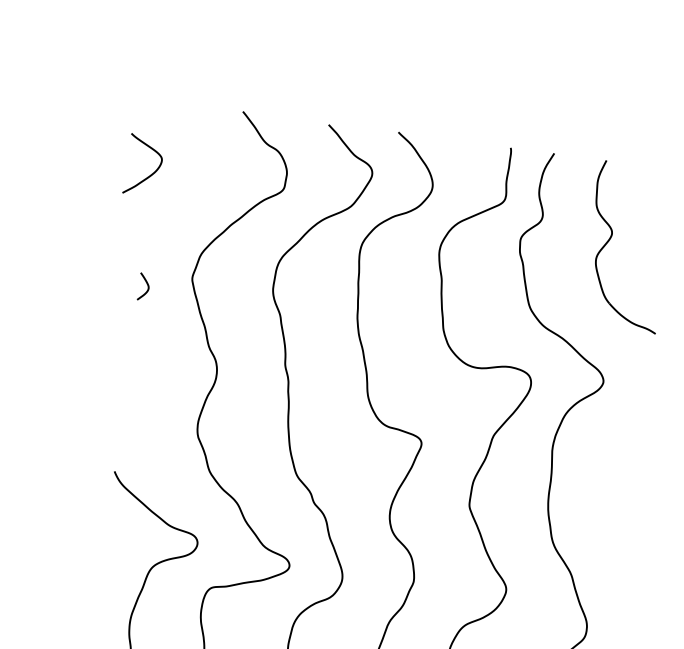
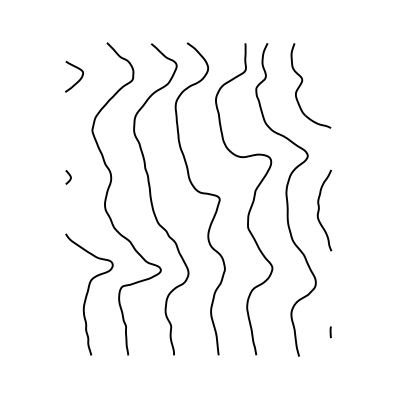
curve: (153, 170) -> (79, 78), moved
curve: (146, 285) -> (69, 176), moved
curve: (612, 490) -> (319, 210), added

